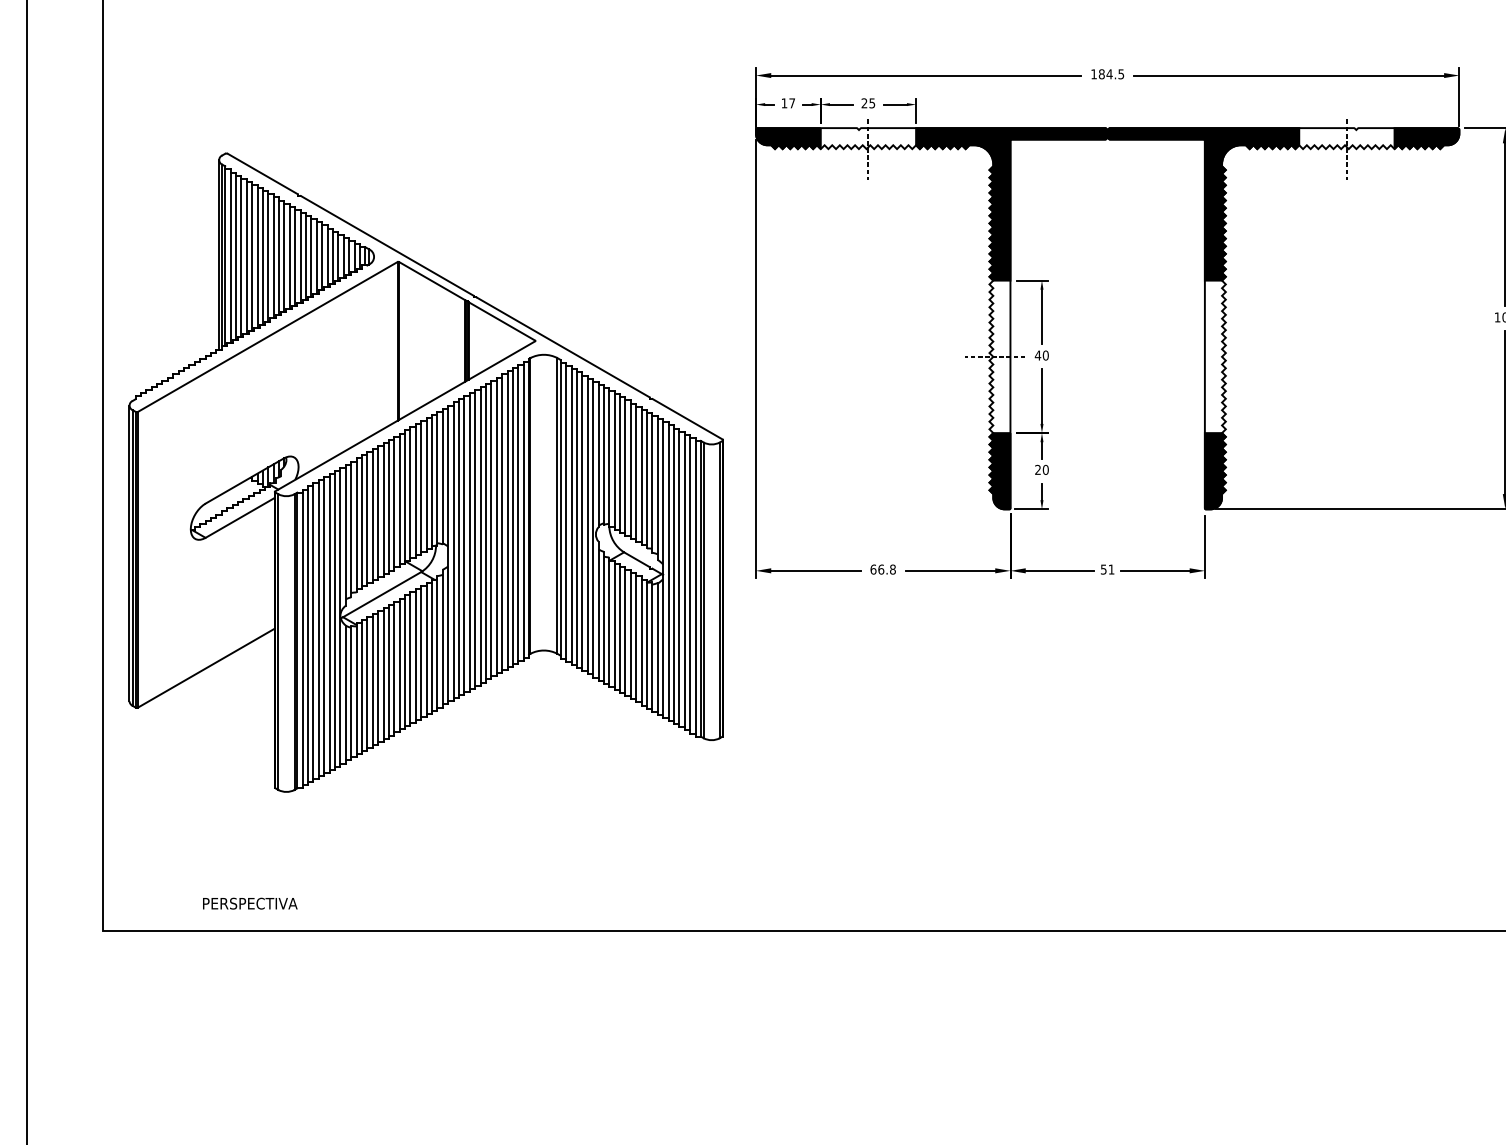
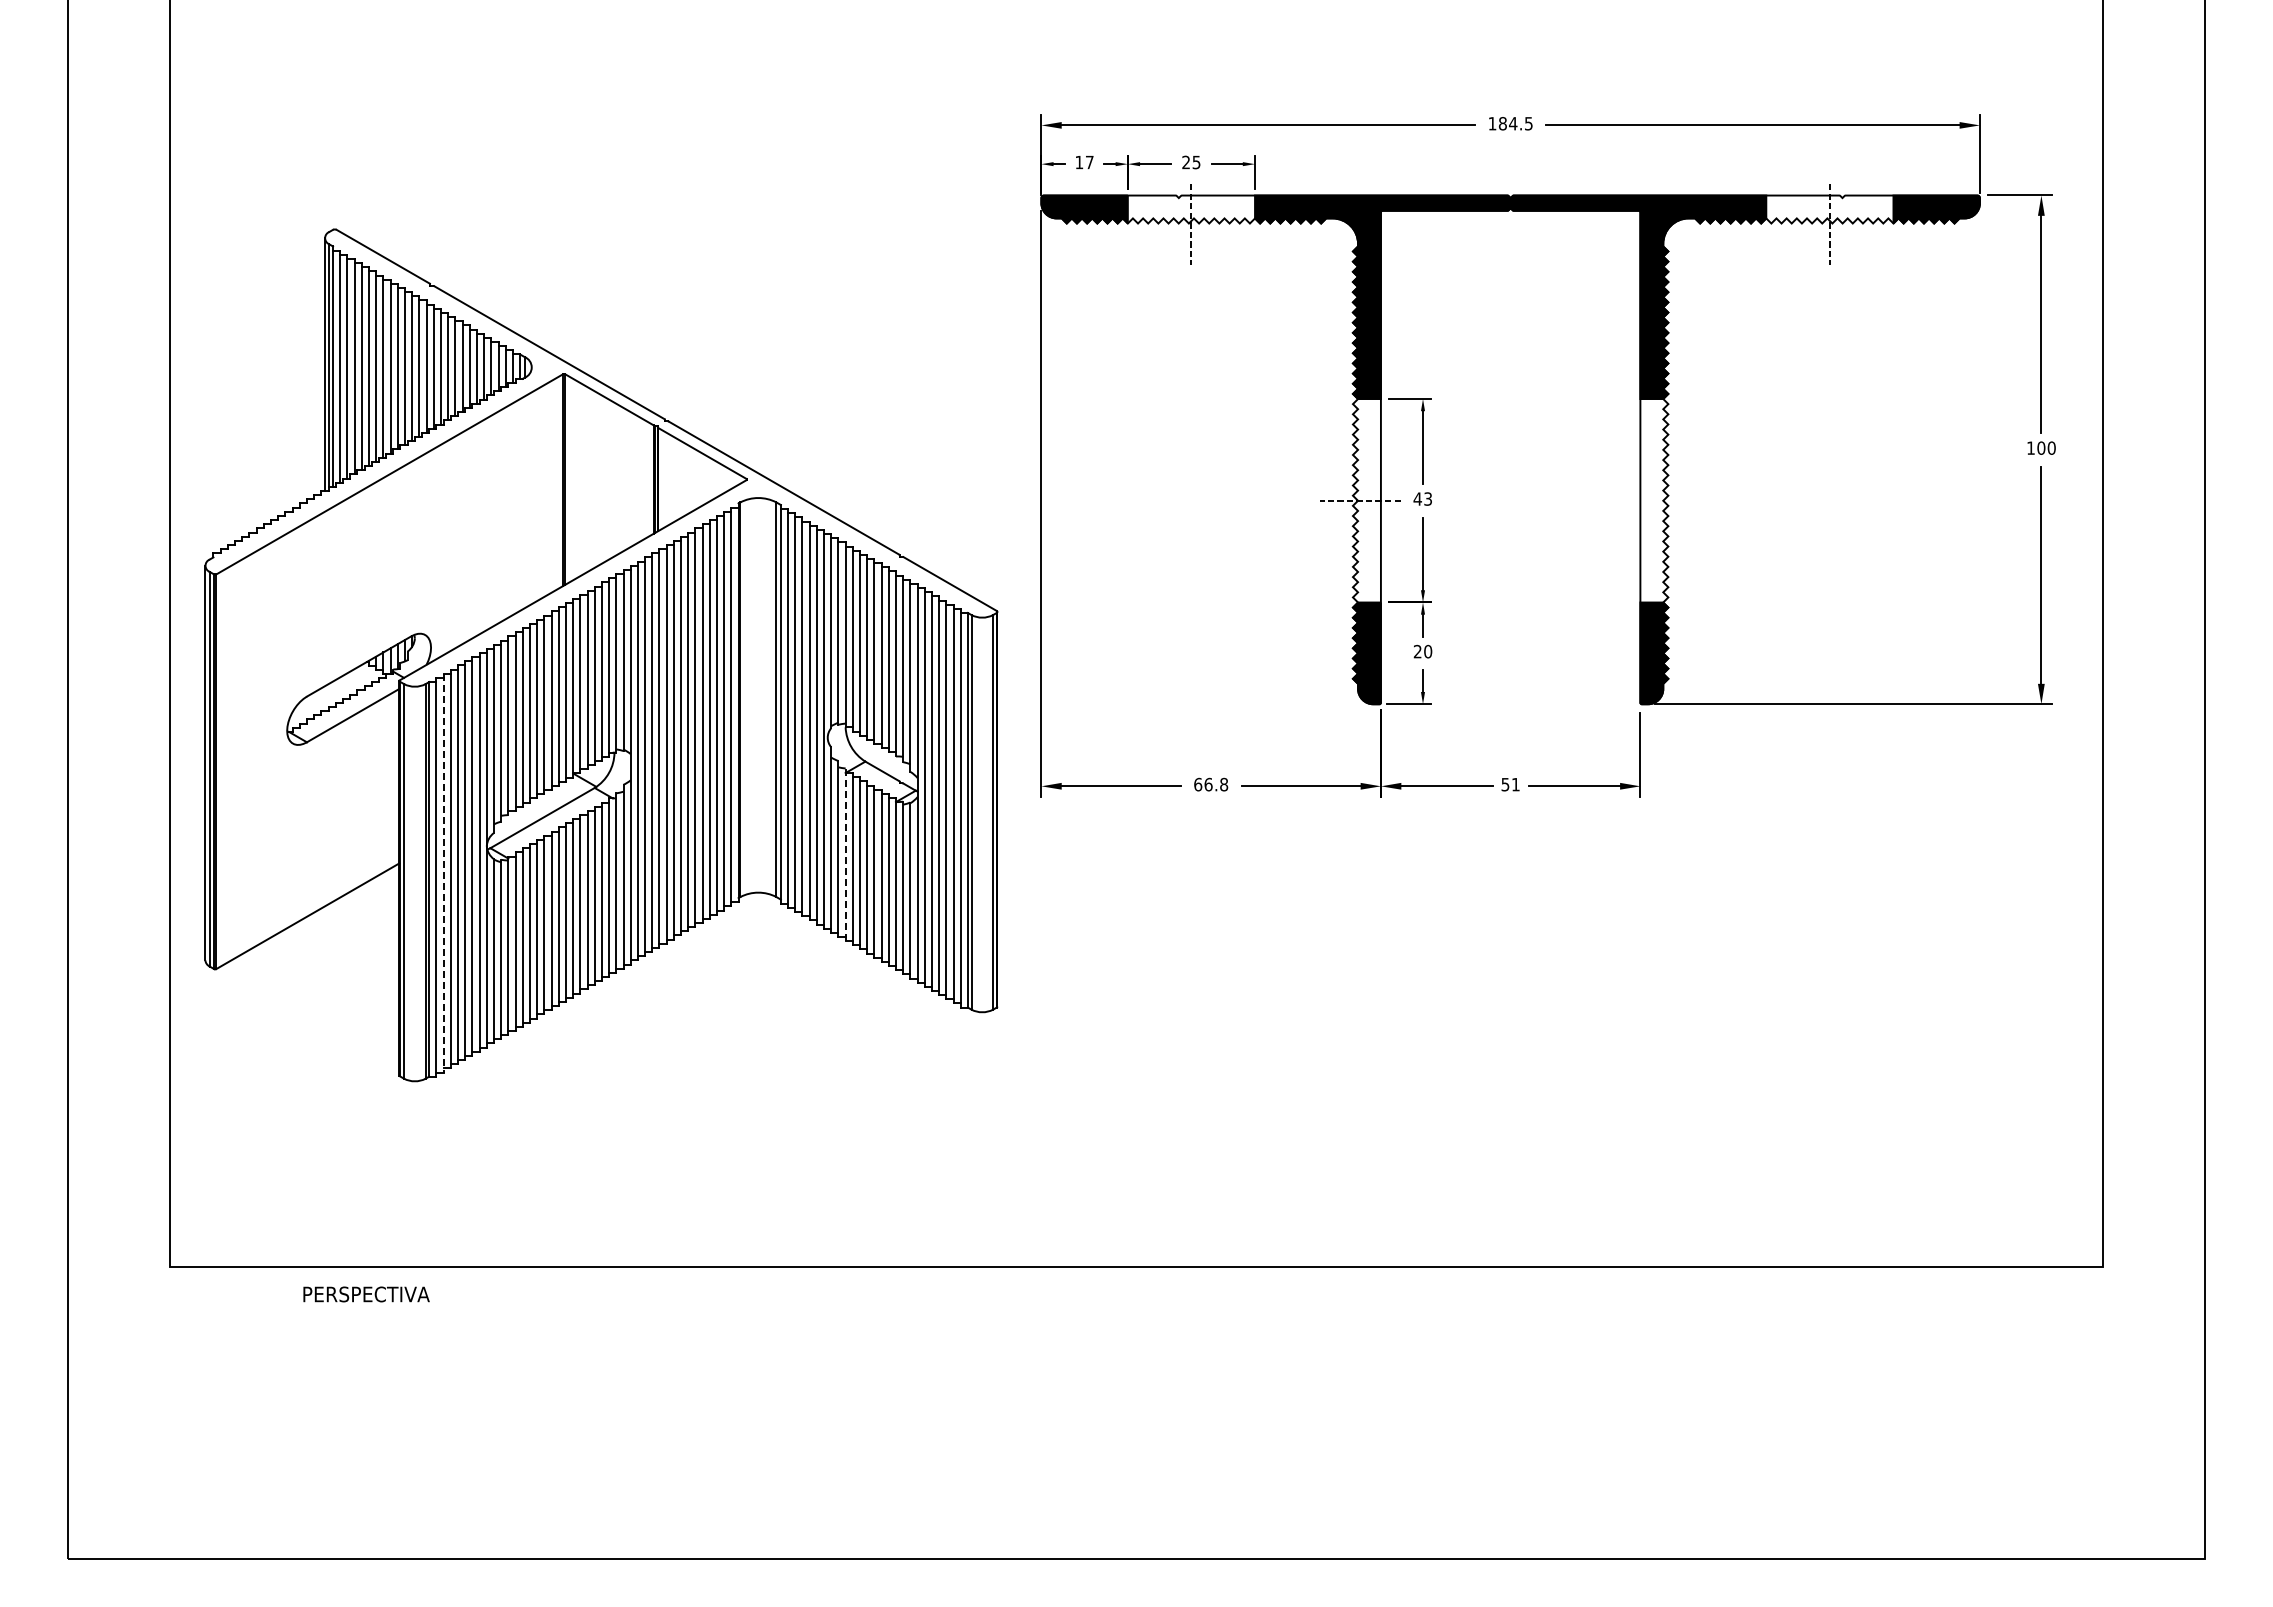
text: (1046, 355) -> (1428, 498), 40 -> 43
line: (609, 622) -> (845, 855), solid -> dashed
line: (307, 636) -> (443, 873), solid -> dashed
text: (250, 903) -> (366, 1294), moved

